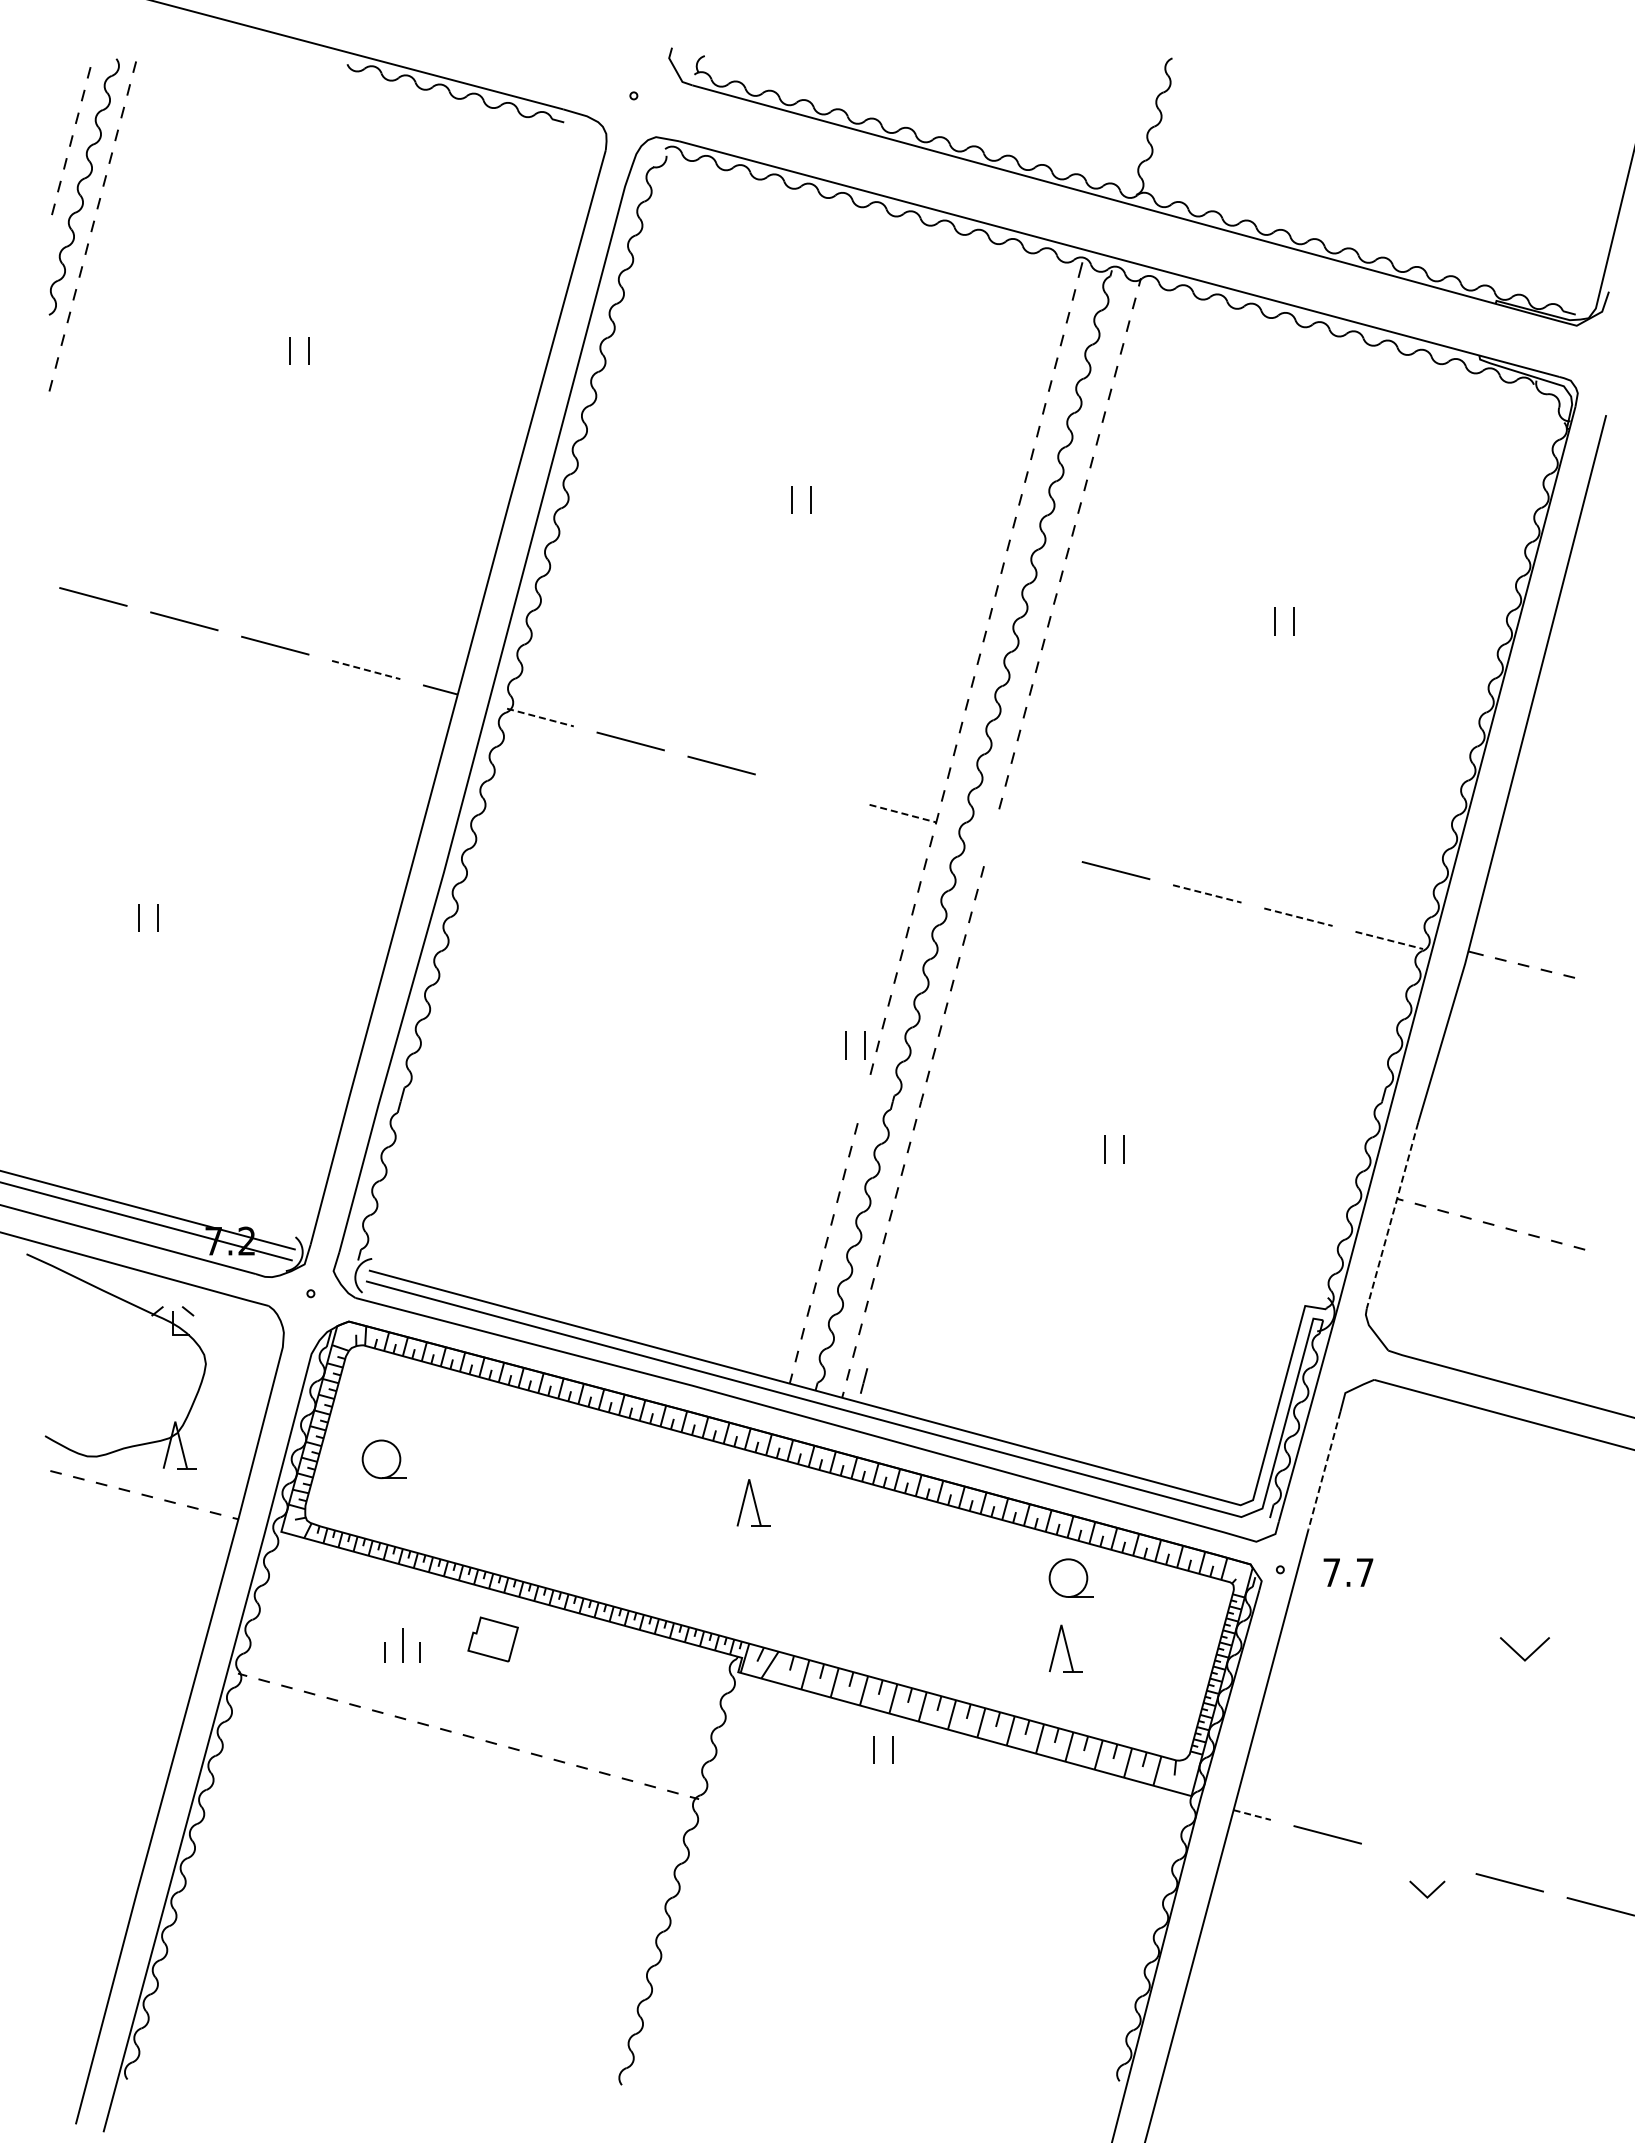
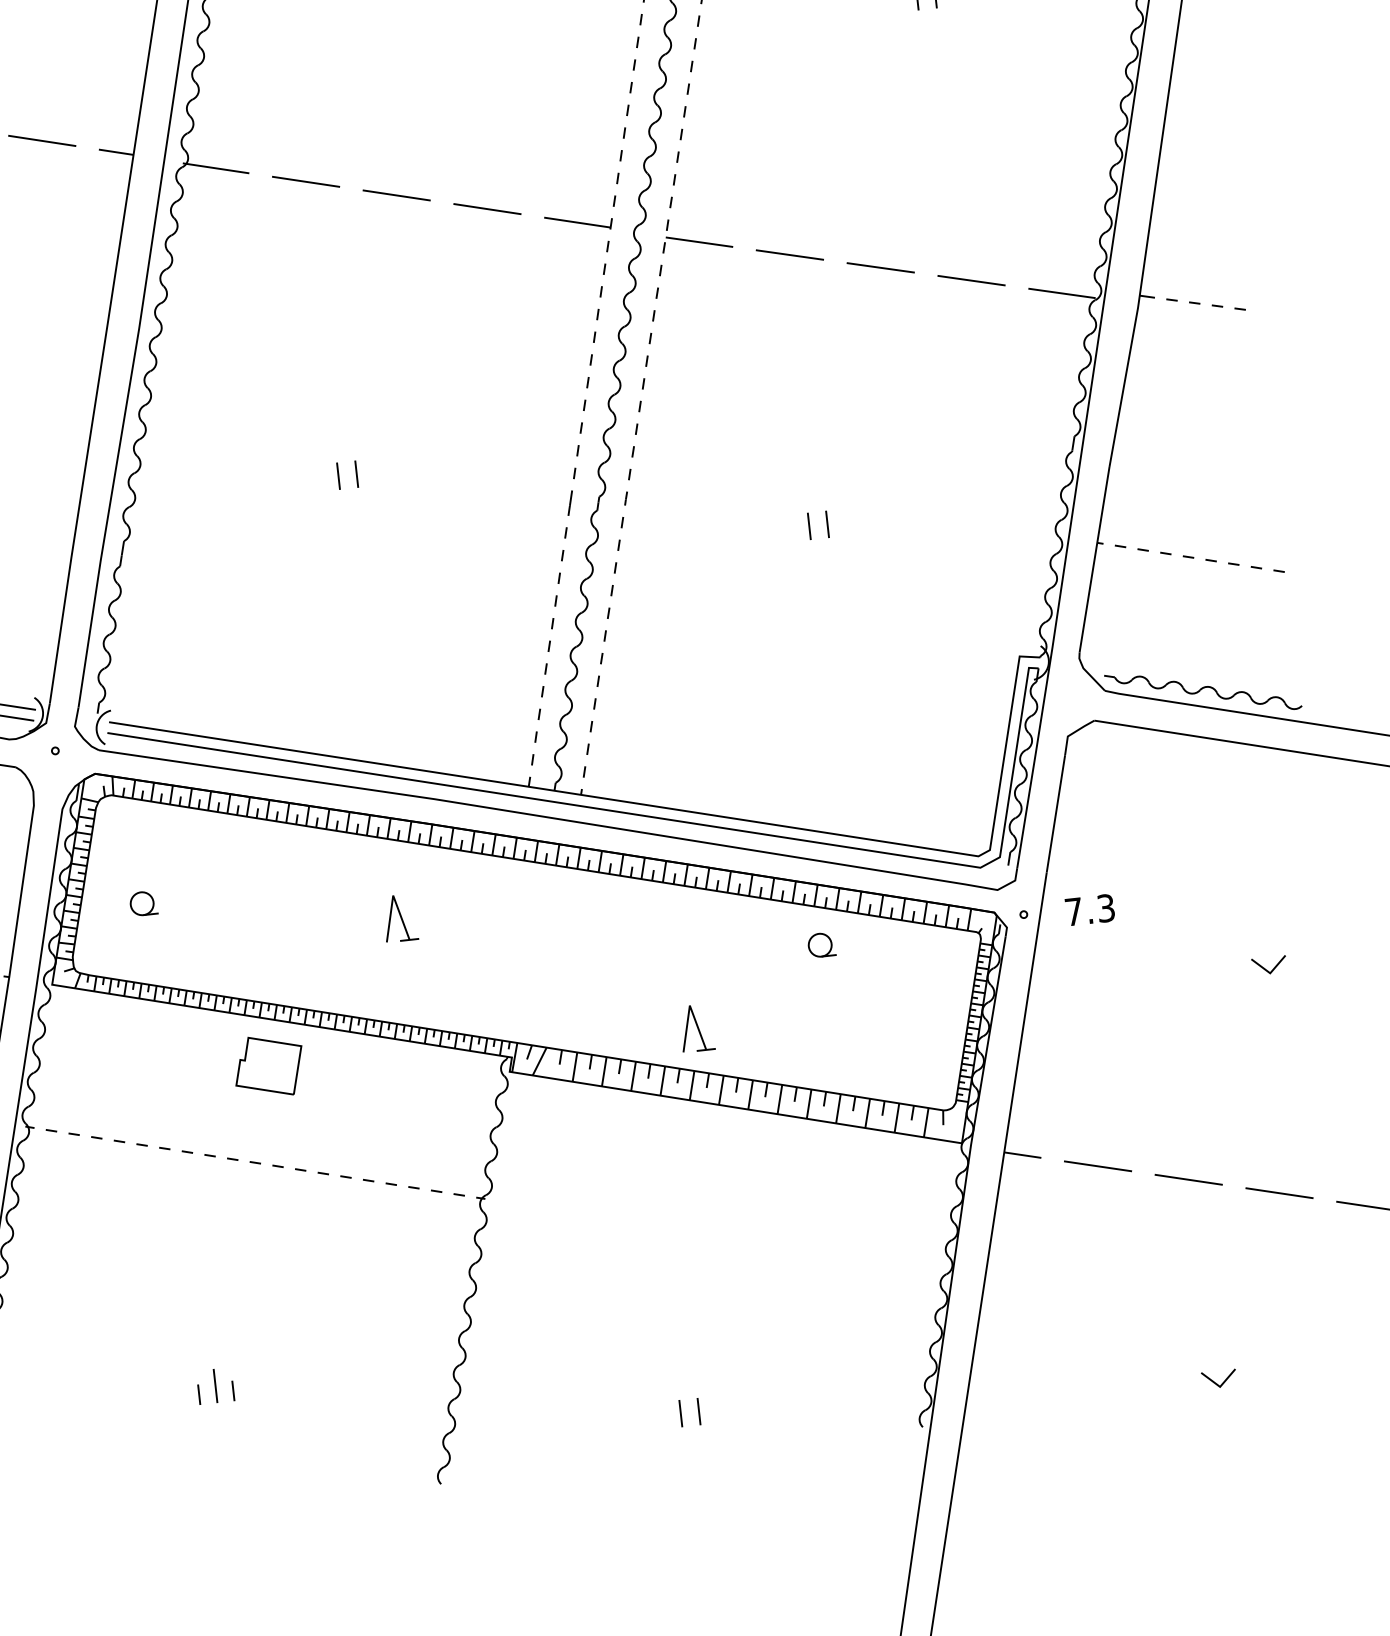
line: (366, 670) -> (42, 141), dashed -> solid
line: (540, 717) -> (216, 168), dashed -> solid
line: (812, 789) -> (487, 208), added
line: (902, 813) -> (576, 222), dashed -> solid
part: (1022, 845) -> (696, 240), added
line: (1207, 894) -> (881, 268), dashed -> solid
line: (1298, 917) -> (971, 280), dashed -> solid
line: (1389, 940) -> (1062, 293), dashed -> solid
part: (846, 1045) -> (339, 476), moved
line: (1392, 1216) -> (1094, 560), dashed -> solid
part: (1488, 1362) -> (1203, 691), added
line: (864, 1380) -> (570, 502), moved
part: (383, 1459) -> (143, 903), size x0.62
line: (1324, 1470) -> (1055, 813), dashed -> solid
part: (753, 1502) -> (399, 917), moved
text: (1364, 1572) -> (1105, 908), 7.7 -> 7.3
part: (1070, 1577) -> (821, 944), size x0.62
part: (492, 1639) -> (268, 1066), size x1.43
part: (402, 1645) -> (215, 1385), moved
part: (1065, 1648) -> (696, 1027), moved
part: (1525, 1649) -> (1269, 965), size x0.71
part: (874, 1749) -> (680, 1412), moved
line: (1252, 1815) -> (1023, 1155), dashed -> solid
line: (1418, 1858) -> (1188, 1179), added
part: (1427, 1889) -> (1219, 1378), moved

